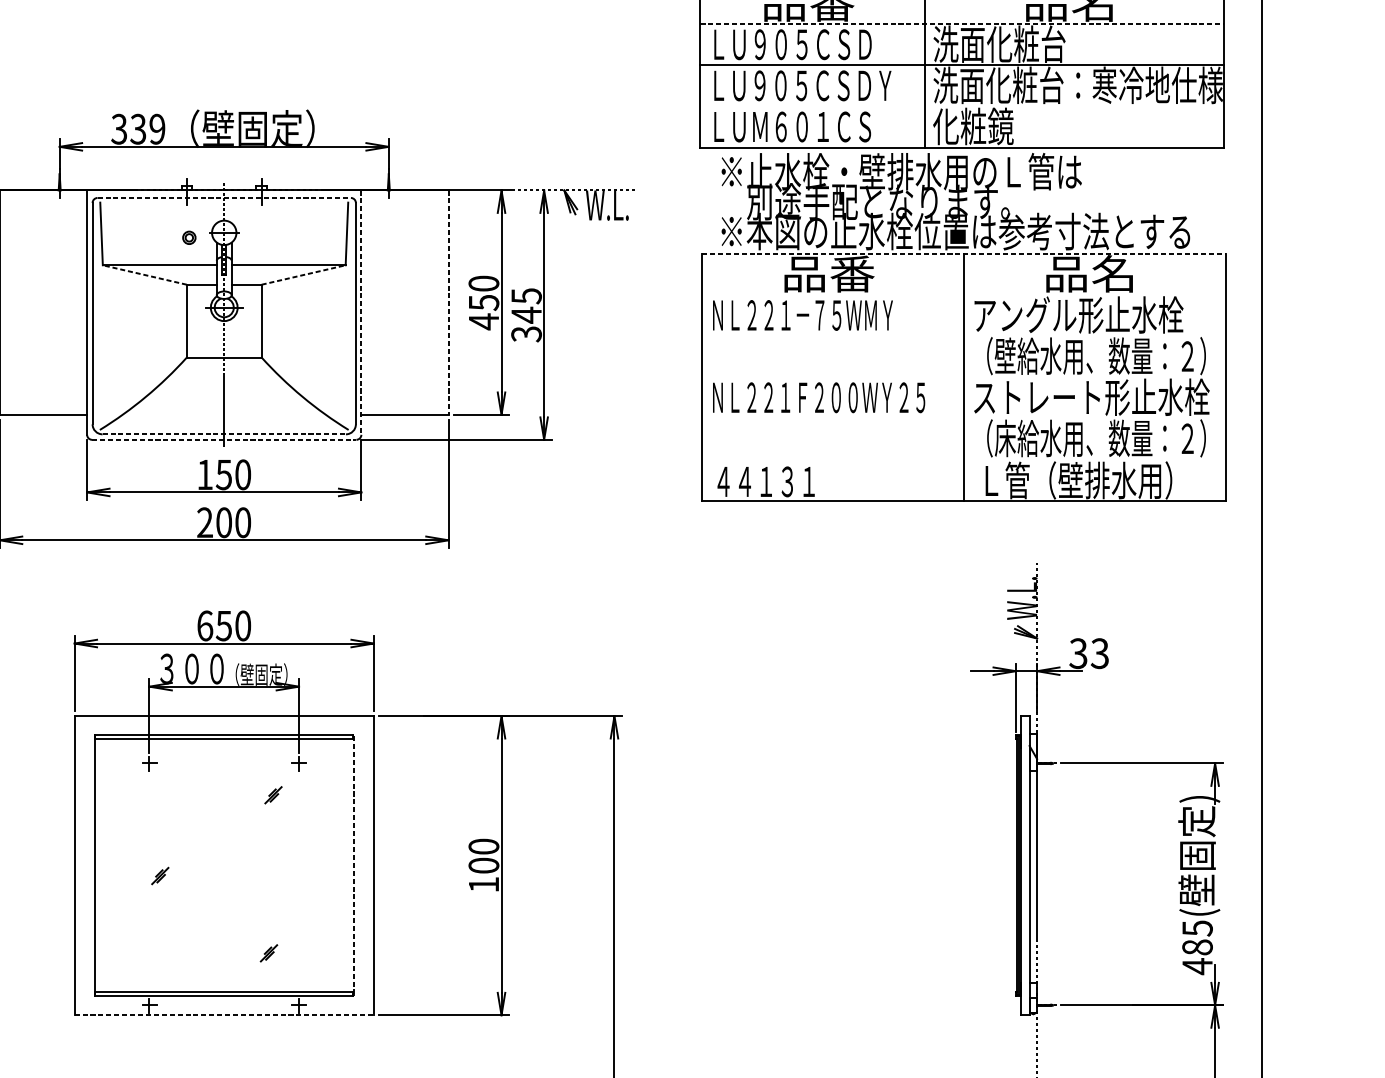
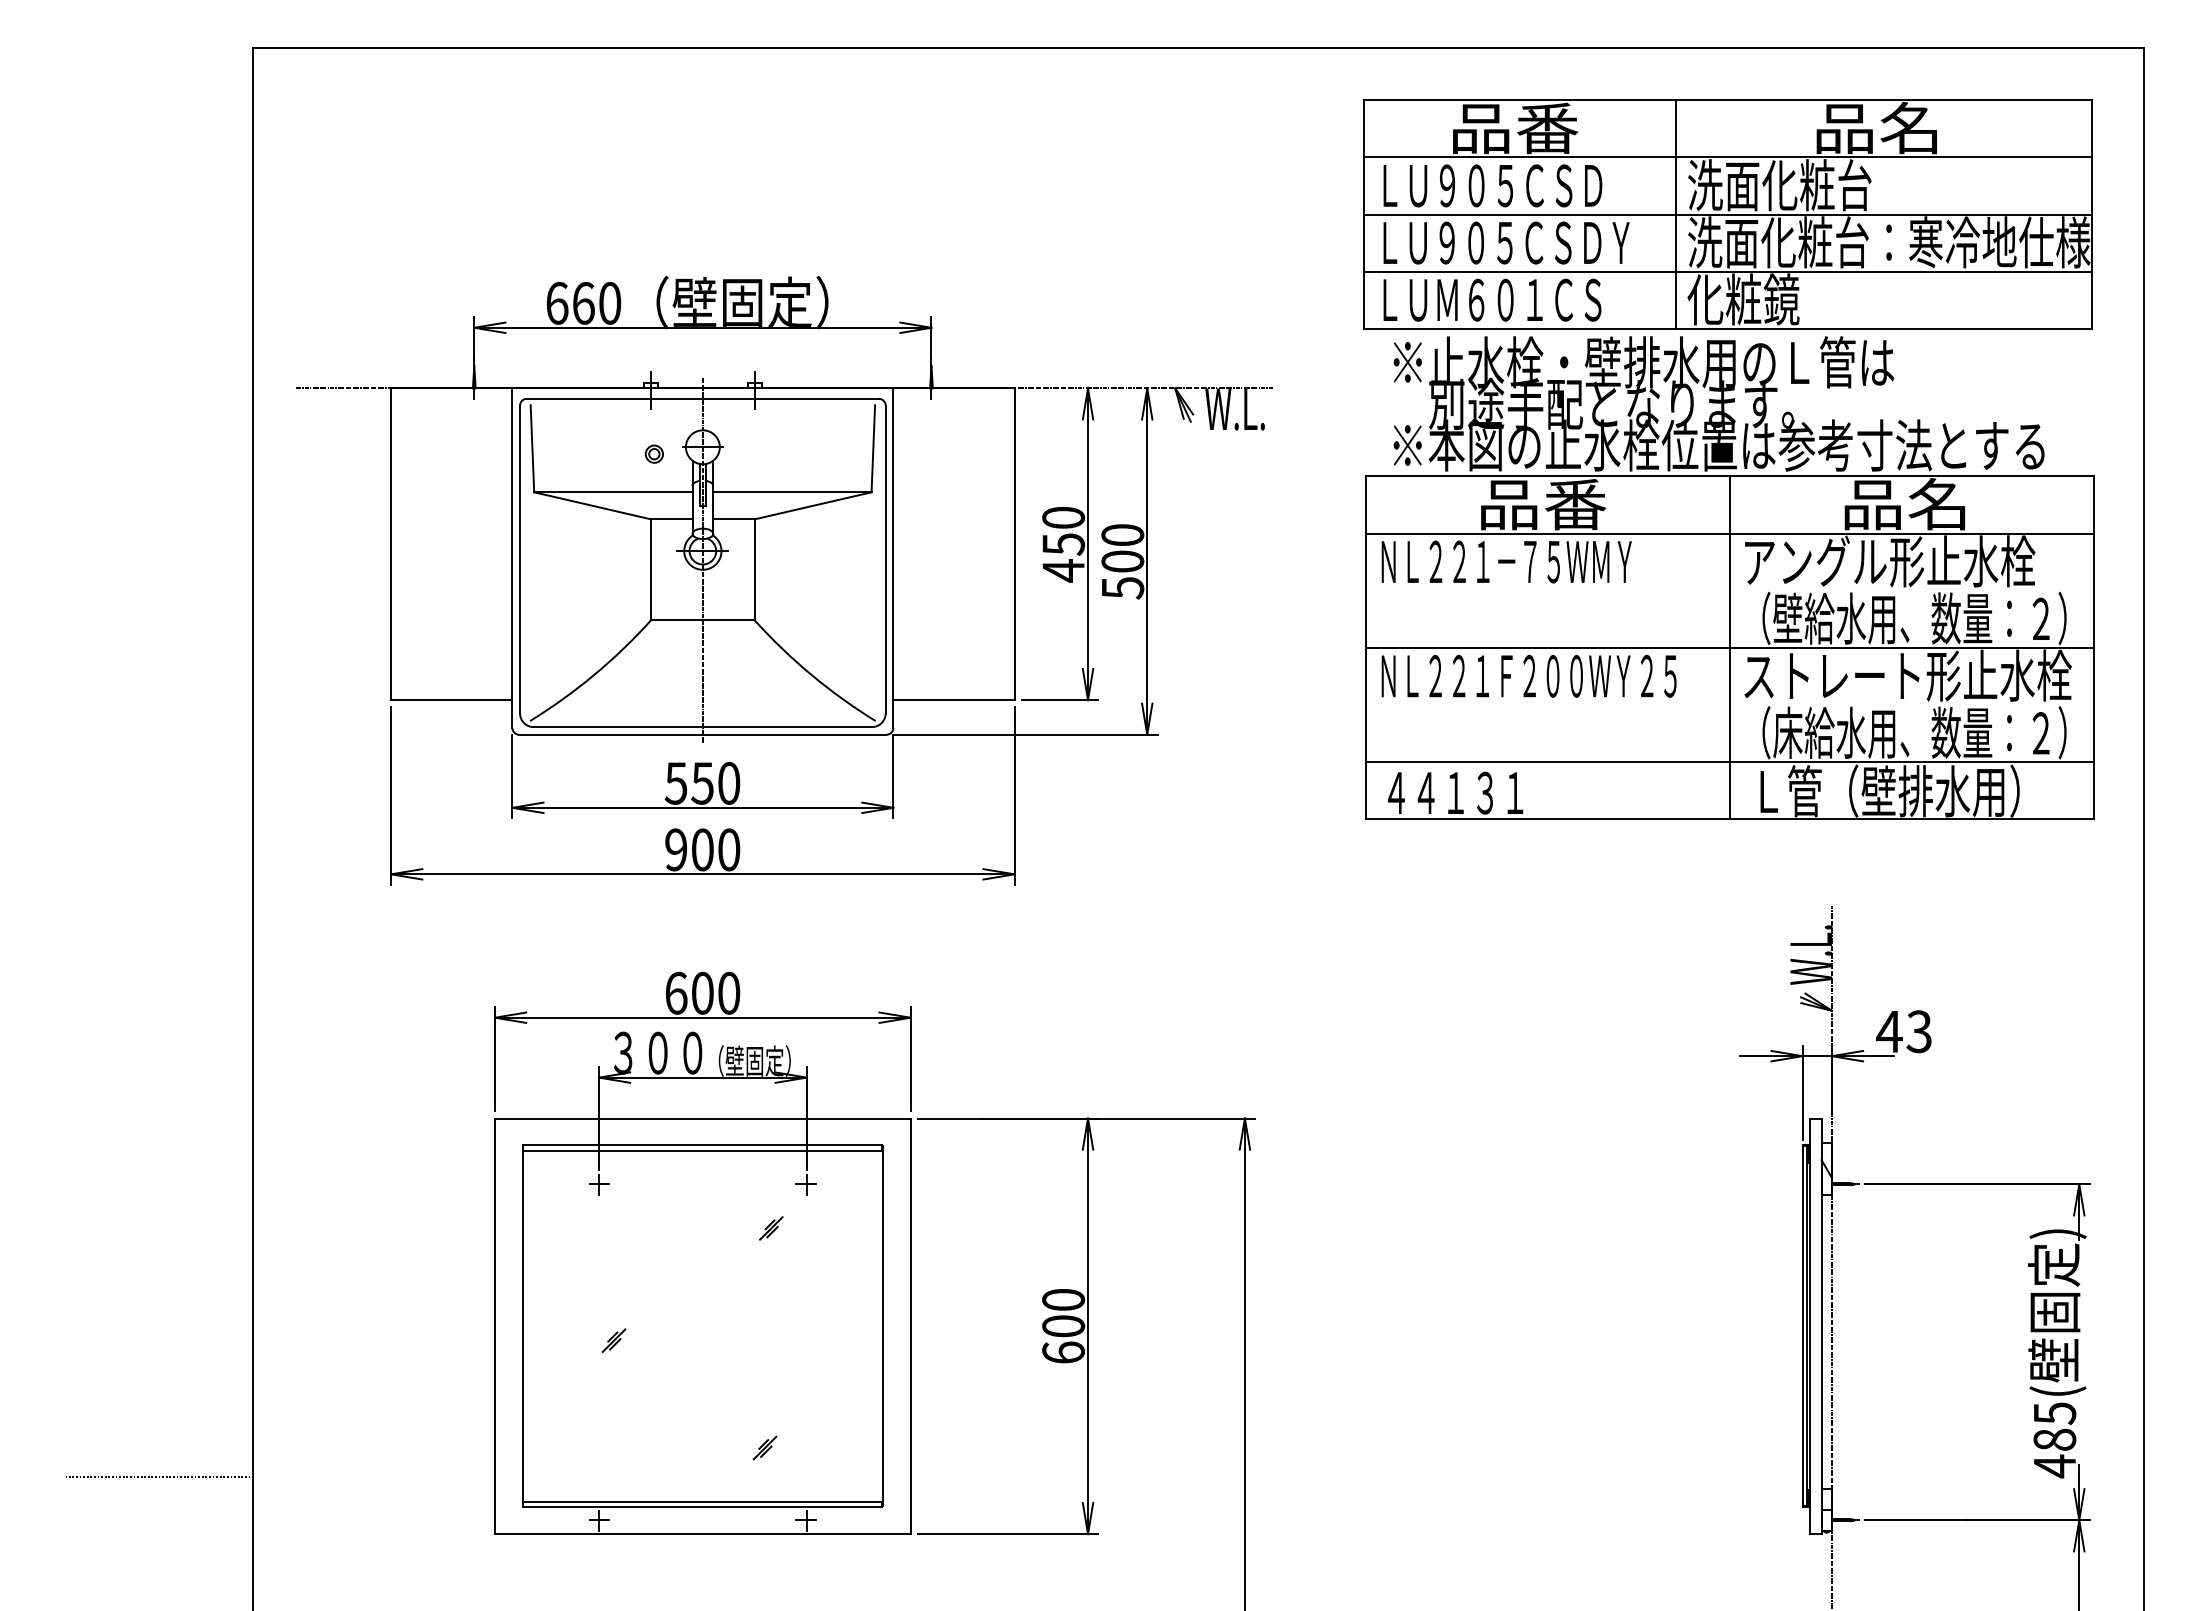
line: (962, 24) -> (1728, 157), dashed -> solid
line: (961, 106) -> (1727, 271), added
text: (138, 128) -> (583, 302), 339 -> 660
line: (223, 197) -> (702, 398), dashed -> solid
line: (964, 253) -> (1730, 476), dashed -> solid
line: (144, 274) -> (592, 505), dashed -> solid
line: (303, 274) -> (813, 505), dashed -> solid
line: (963, 294) -> (1729, 533), added
line: (448, 302) -> (1014, 544), dashed -> solid
line: (361, 312) -> (893, 558), dashed -> solid
text: (526, 315) -> (1122, 561), 345 -> 500
line: (963, 377) -> (1729, 647), added
line: (224, 434) -> (703, 727), dashed -> solid
line: (223, 439) -> (702, 734), dashed -> solid
line: (963, 459) -> (1729, 762), added
text: (204, 474) -> (675, 783), 150 -> 550
text: (205, 523) -> (676, 850), 200 -> 900
text: (223, 625) -> (702, 992), 650 -> 600
text: (1078, 653) -> (1889, 1031), 33 -> 43
line: (353, 865) -> (882, 1326), dashed -> solid
text: (483, 884) -> (1063, 1352), 100 -> 600
line: (223, 1015) -> (702, 1534), dashed -> solid

